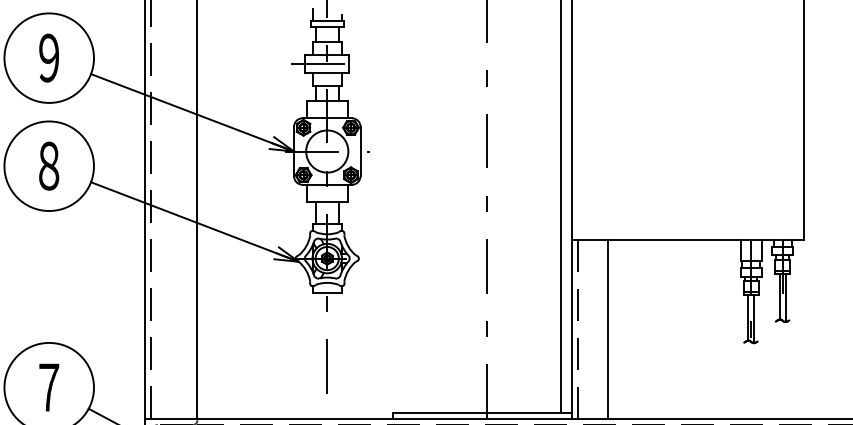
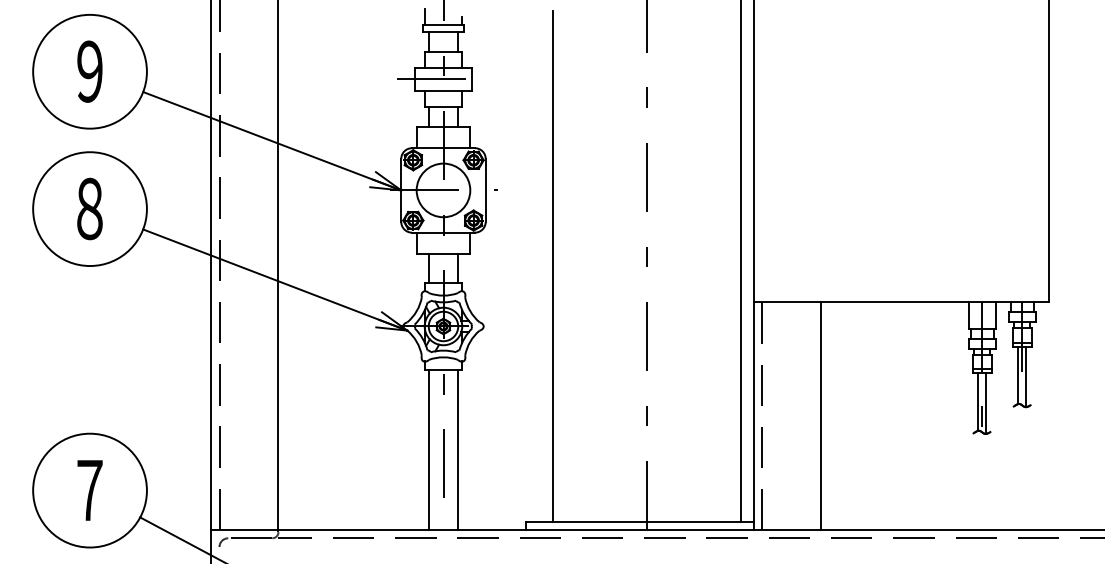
line: (413, 211) -> (553, 266), added
line: (608, 329) -> (821, 416), moved
line: (315, 356) -> (428, 450), added
line: (339, 356) -> (458, 450), added

